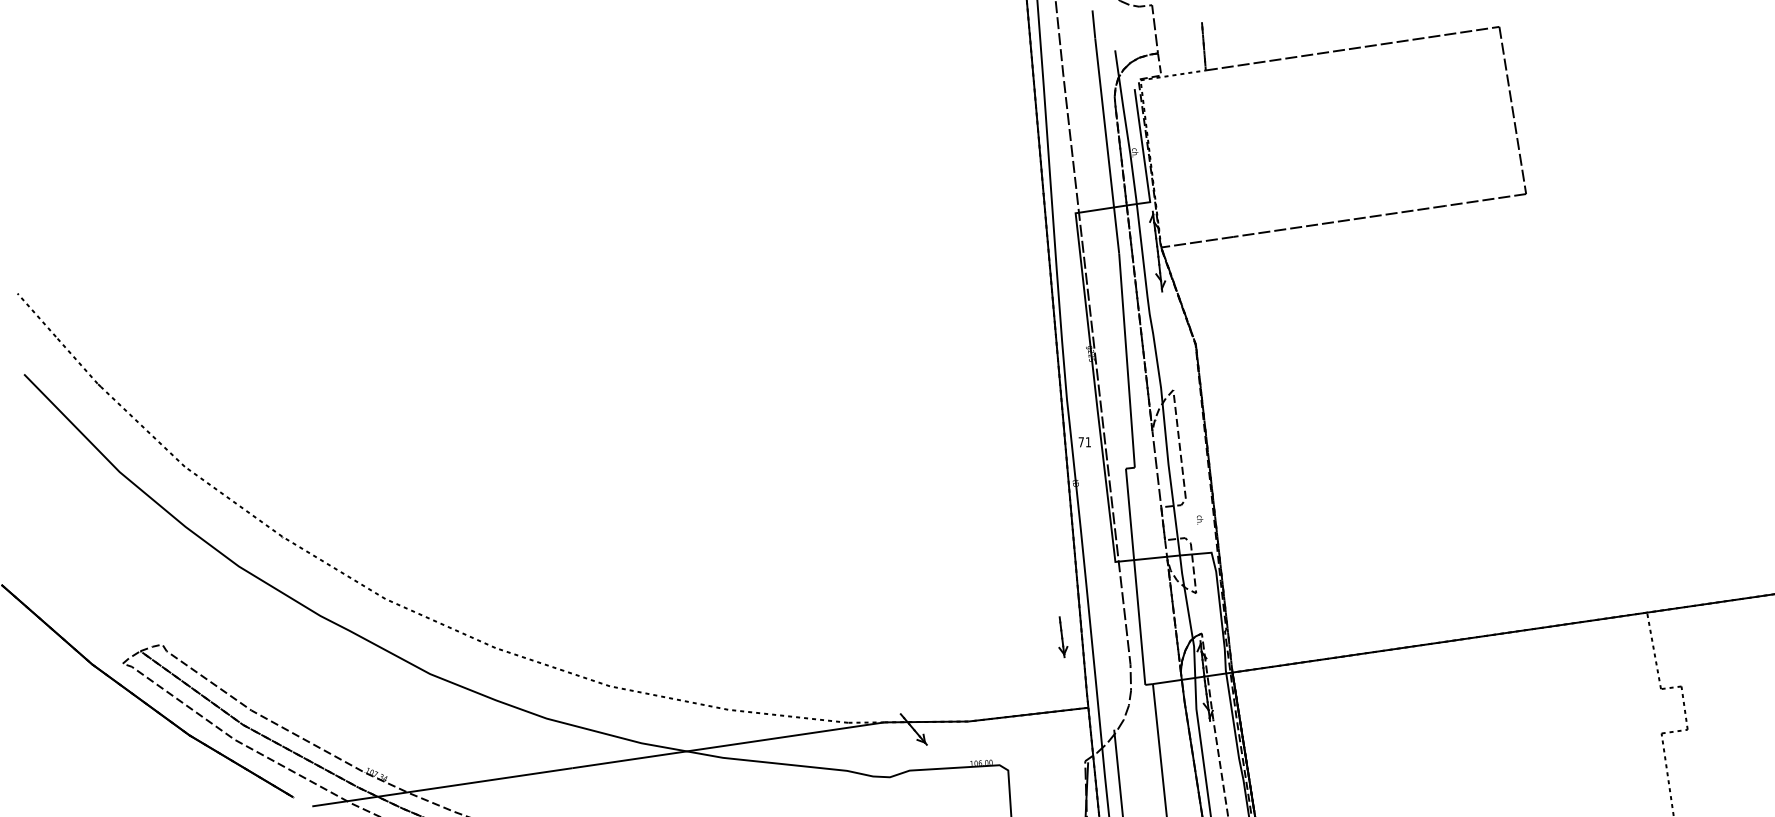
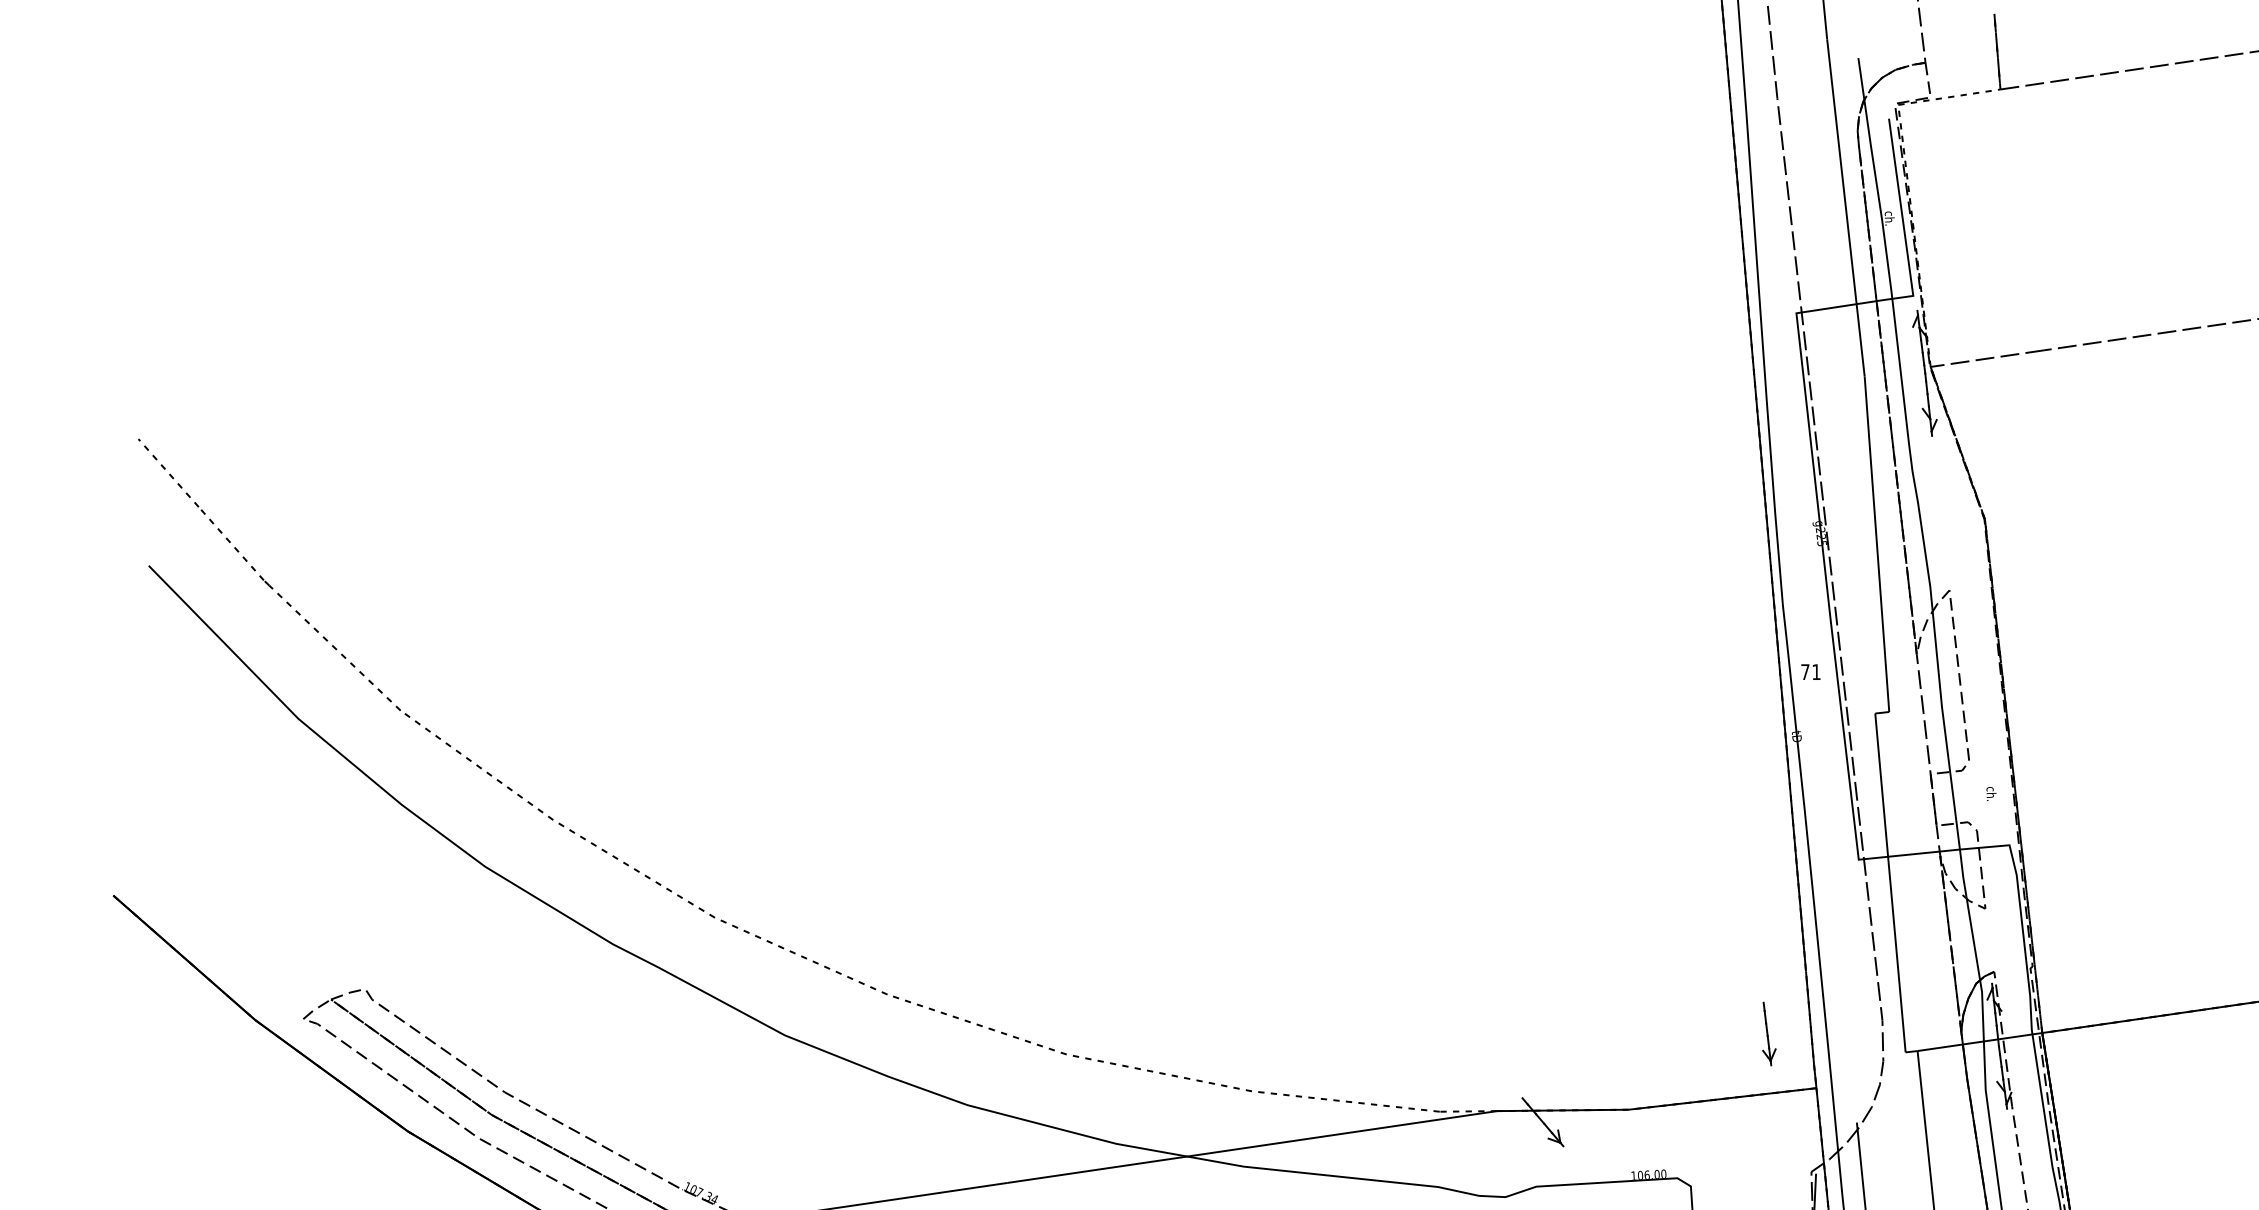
part: (1063, 637) -> (1769, 1034), moved

